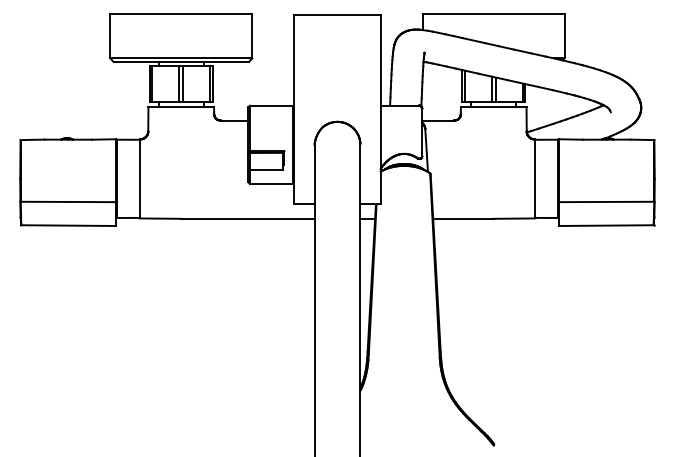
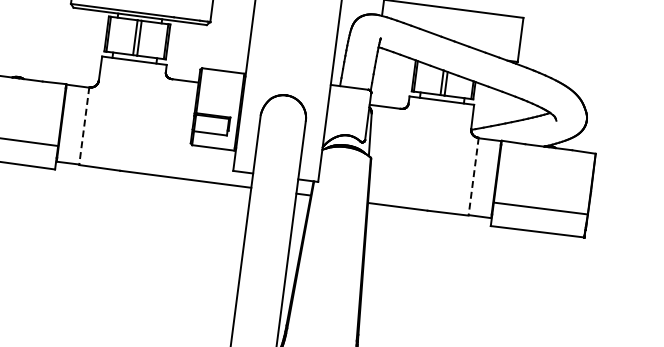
line: (139, 178) -> (84, 125), solid -> dashed
line: (535, 178) -> (473, 176), solid -> dashed

